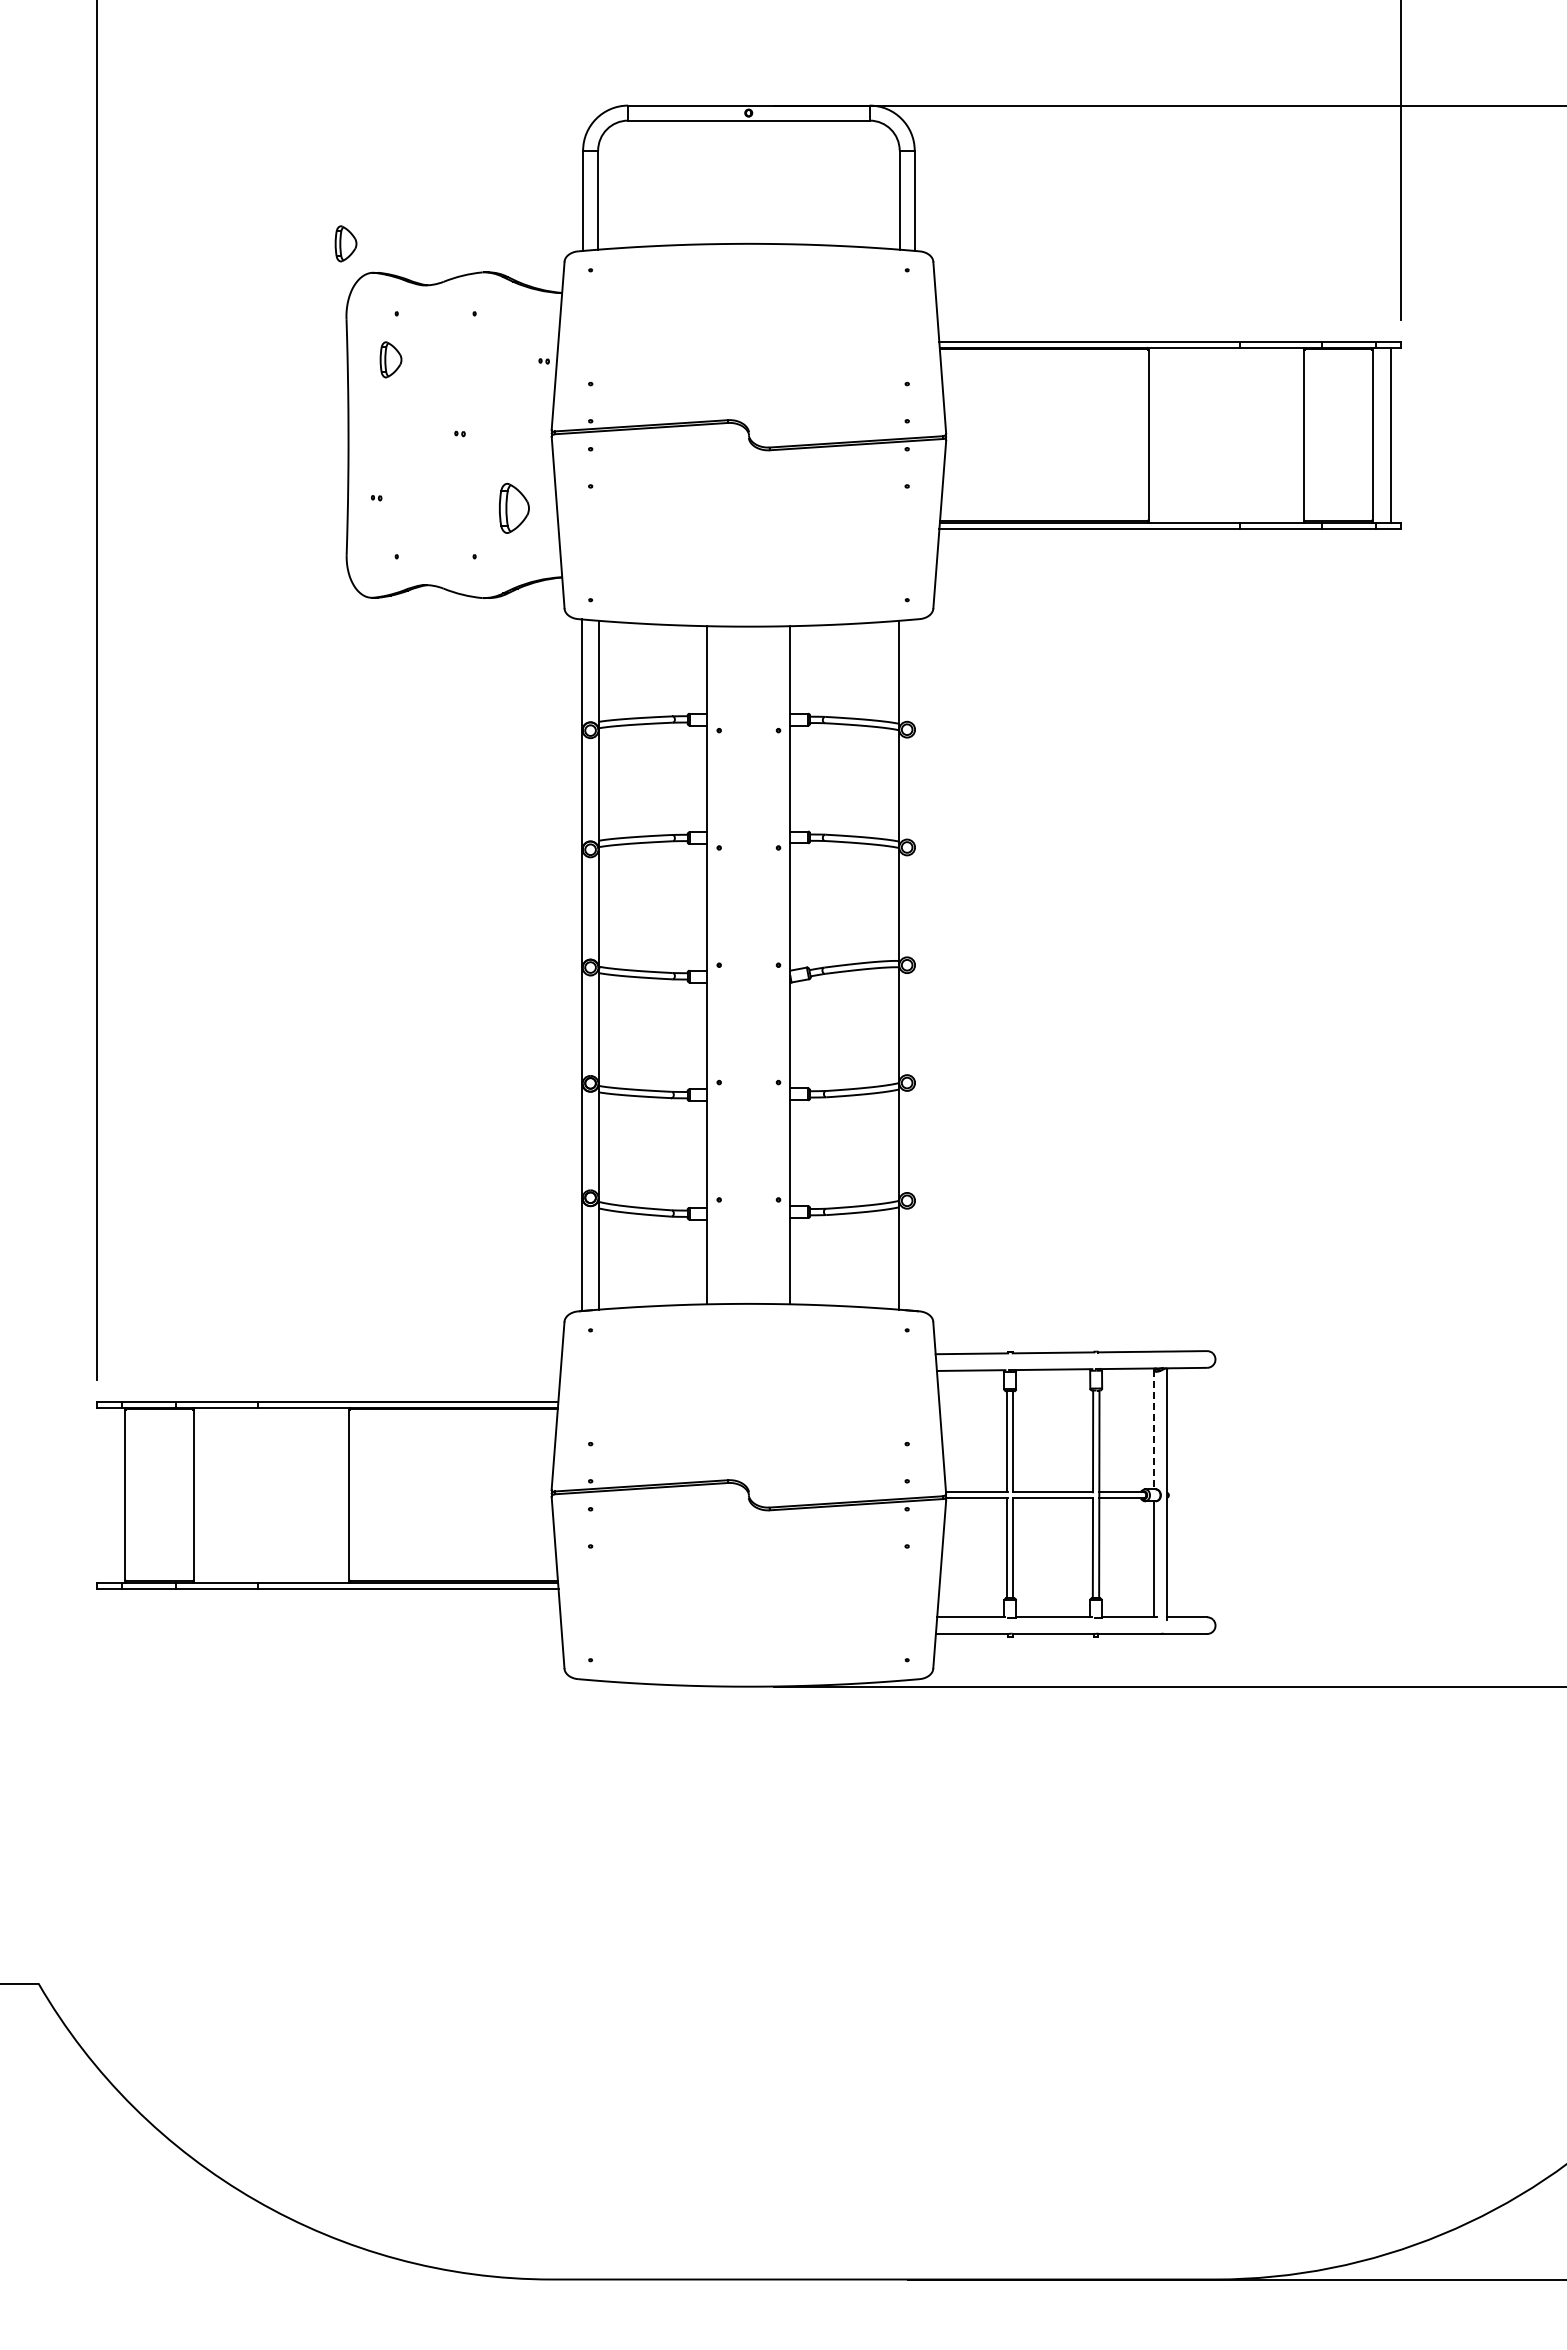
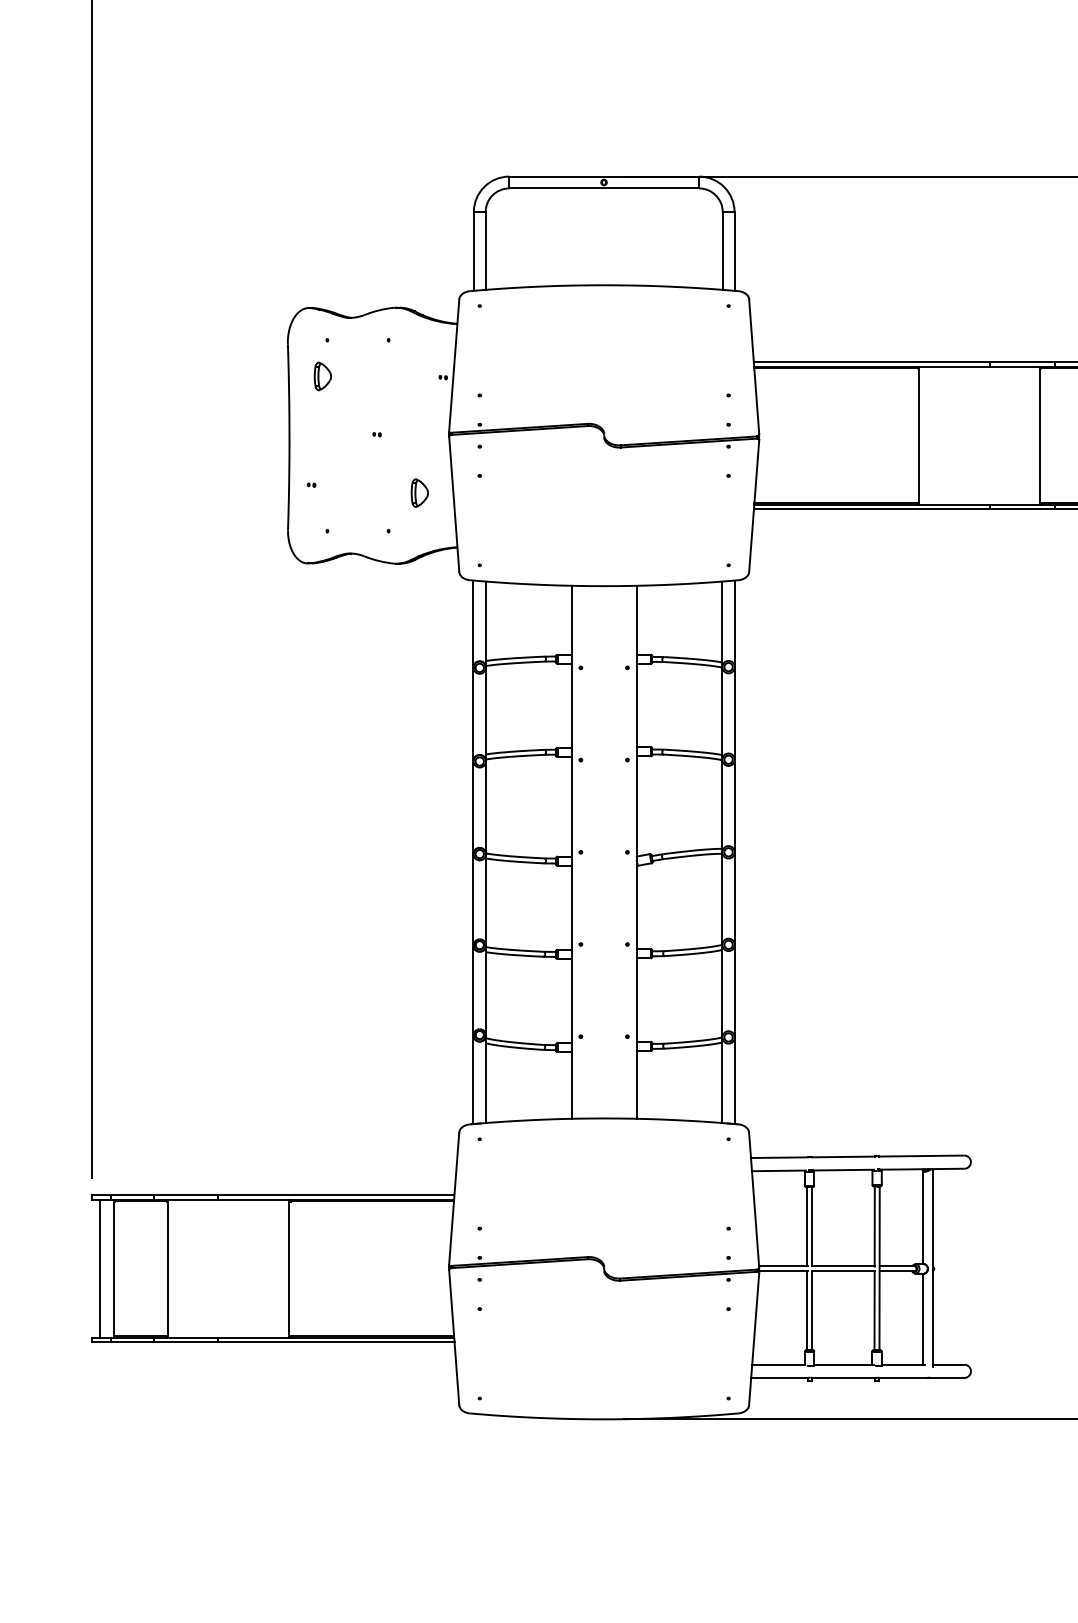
part: (345, 243) -> (287, 284), removed
part: (514, 507) -> (419, 492), size x0.71
line: (915, 965) -> (735, 852), added
line: (1154, 1429) -> (922, 1217), dashed -> solid
line: (107, 1494) -> (100, 1268), added

